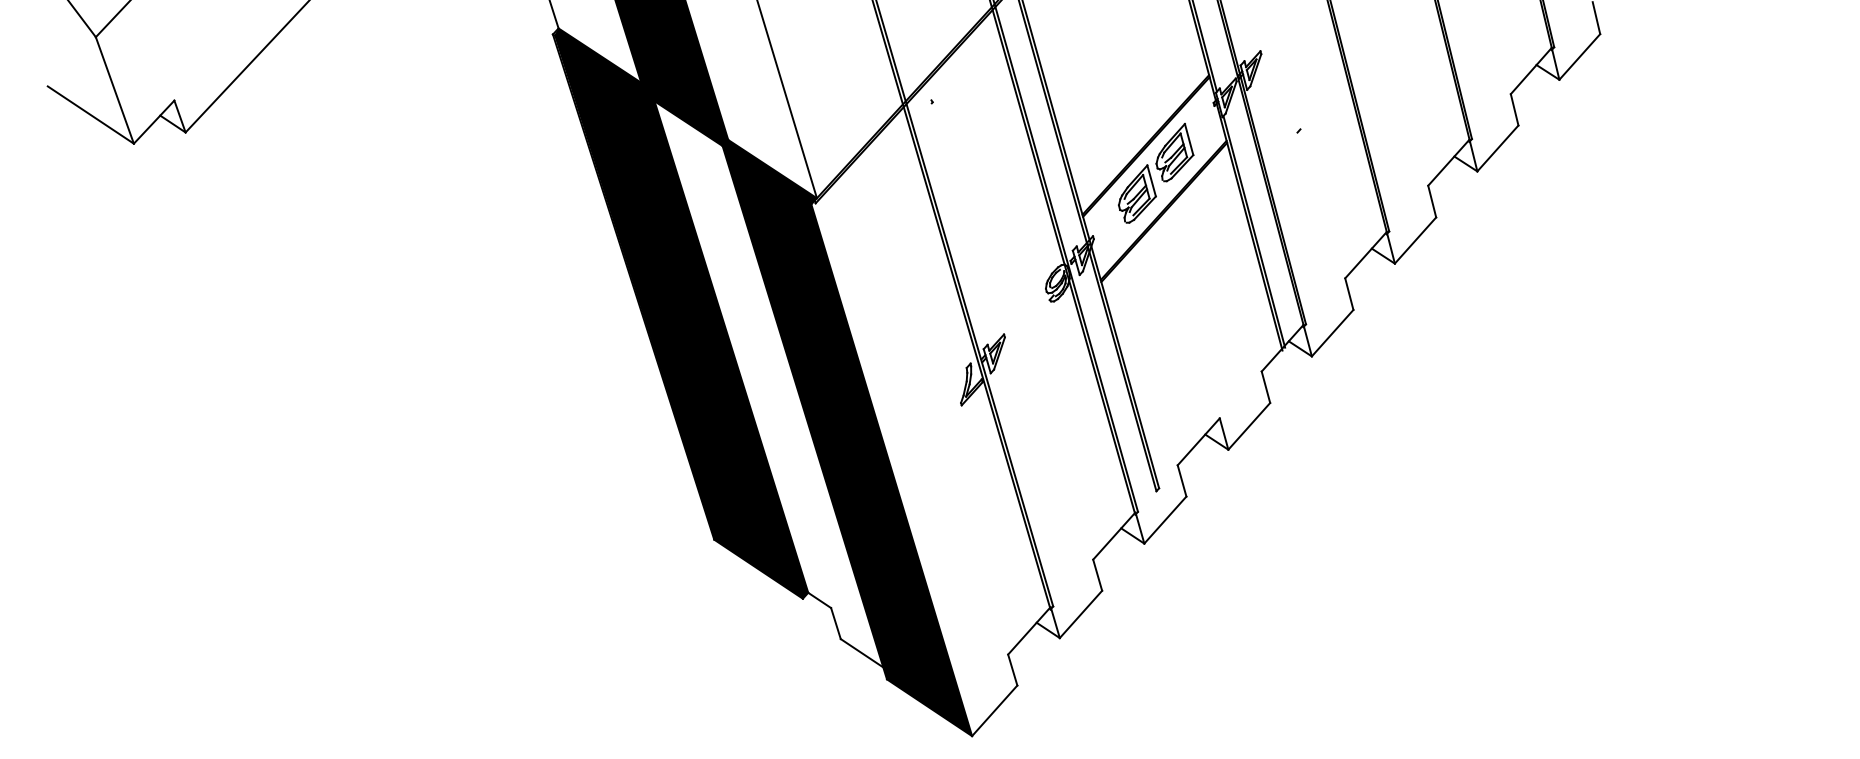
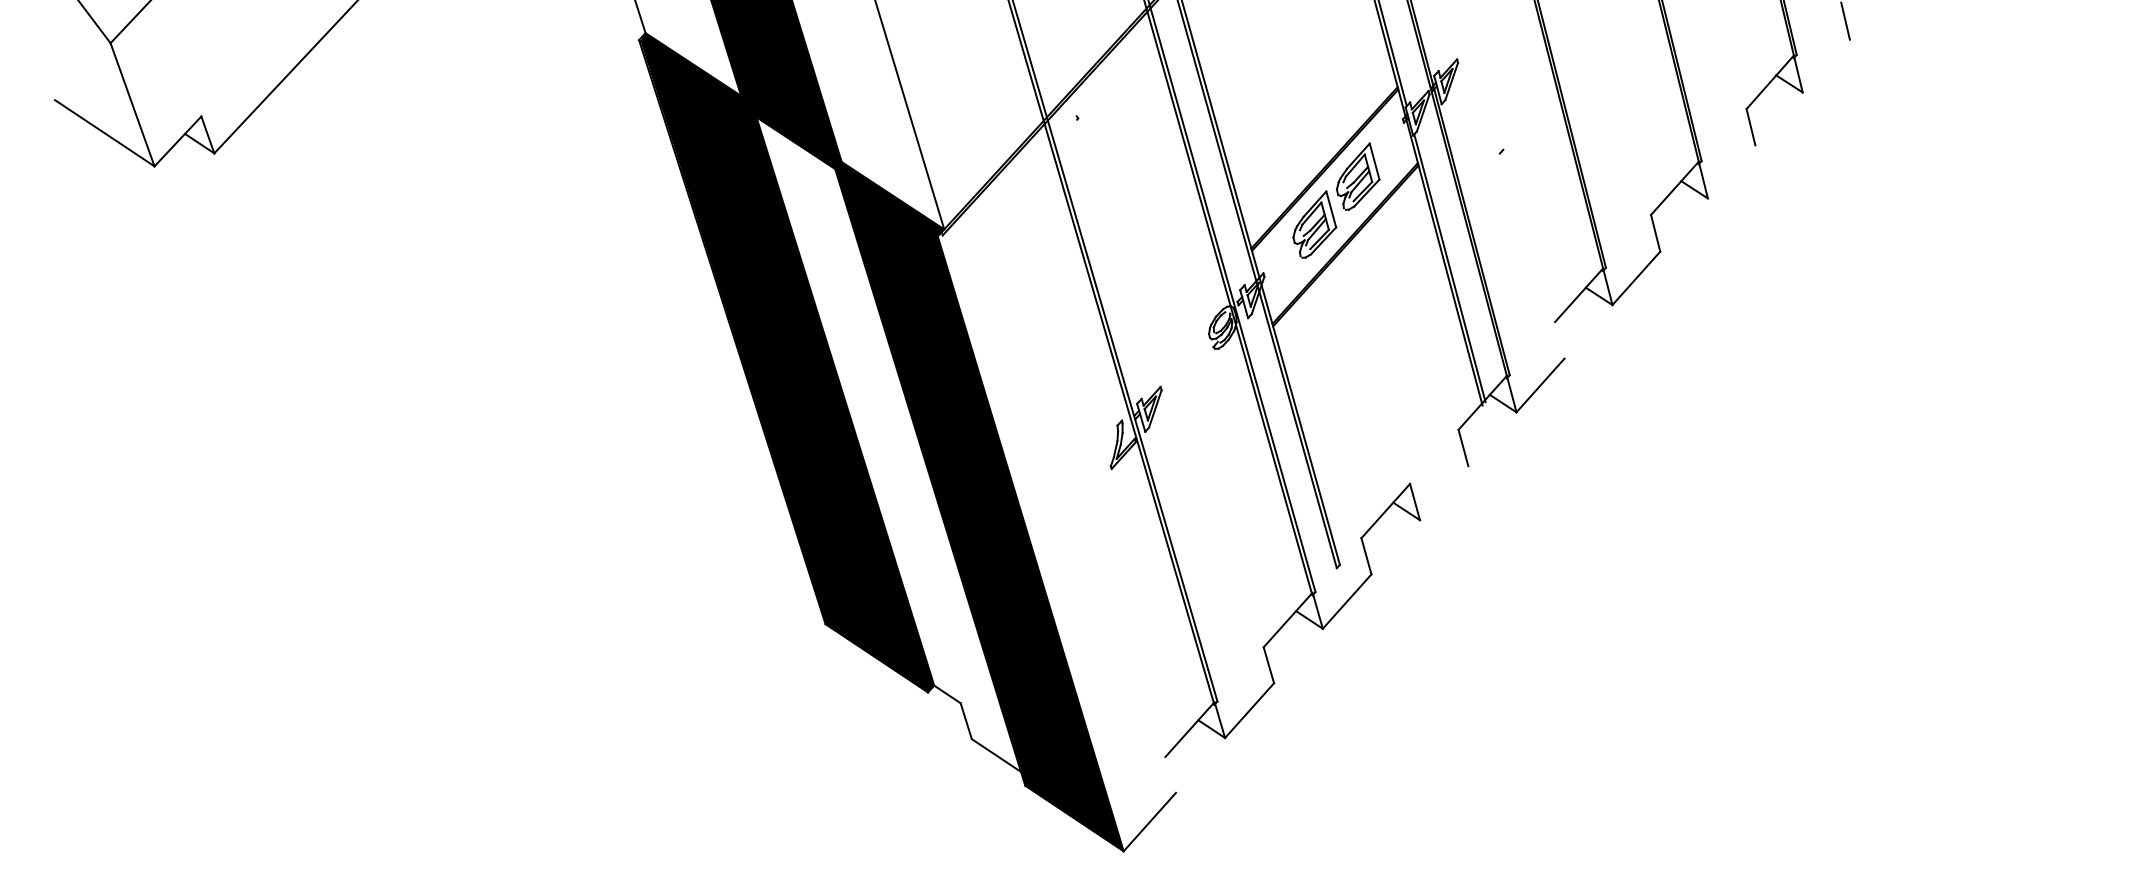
line: (1579, 56) -> (1825, 65), removed
line: (1497, 148) -> (1731, 171), removed
line: (1349, 293) -> (1560, 339), removed
line: (1249, 426) -> (1444, 493), removed
line: (1012, 669) -> (1170, 774), removed

